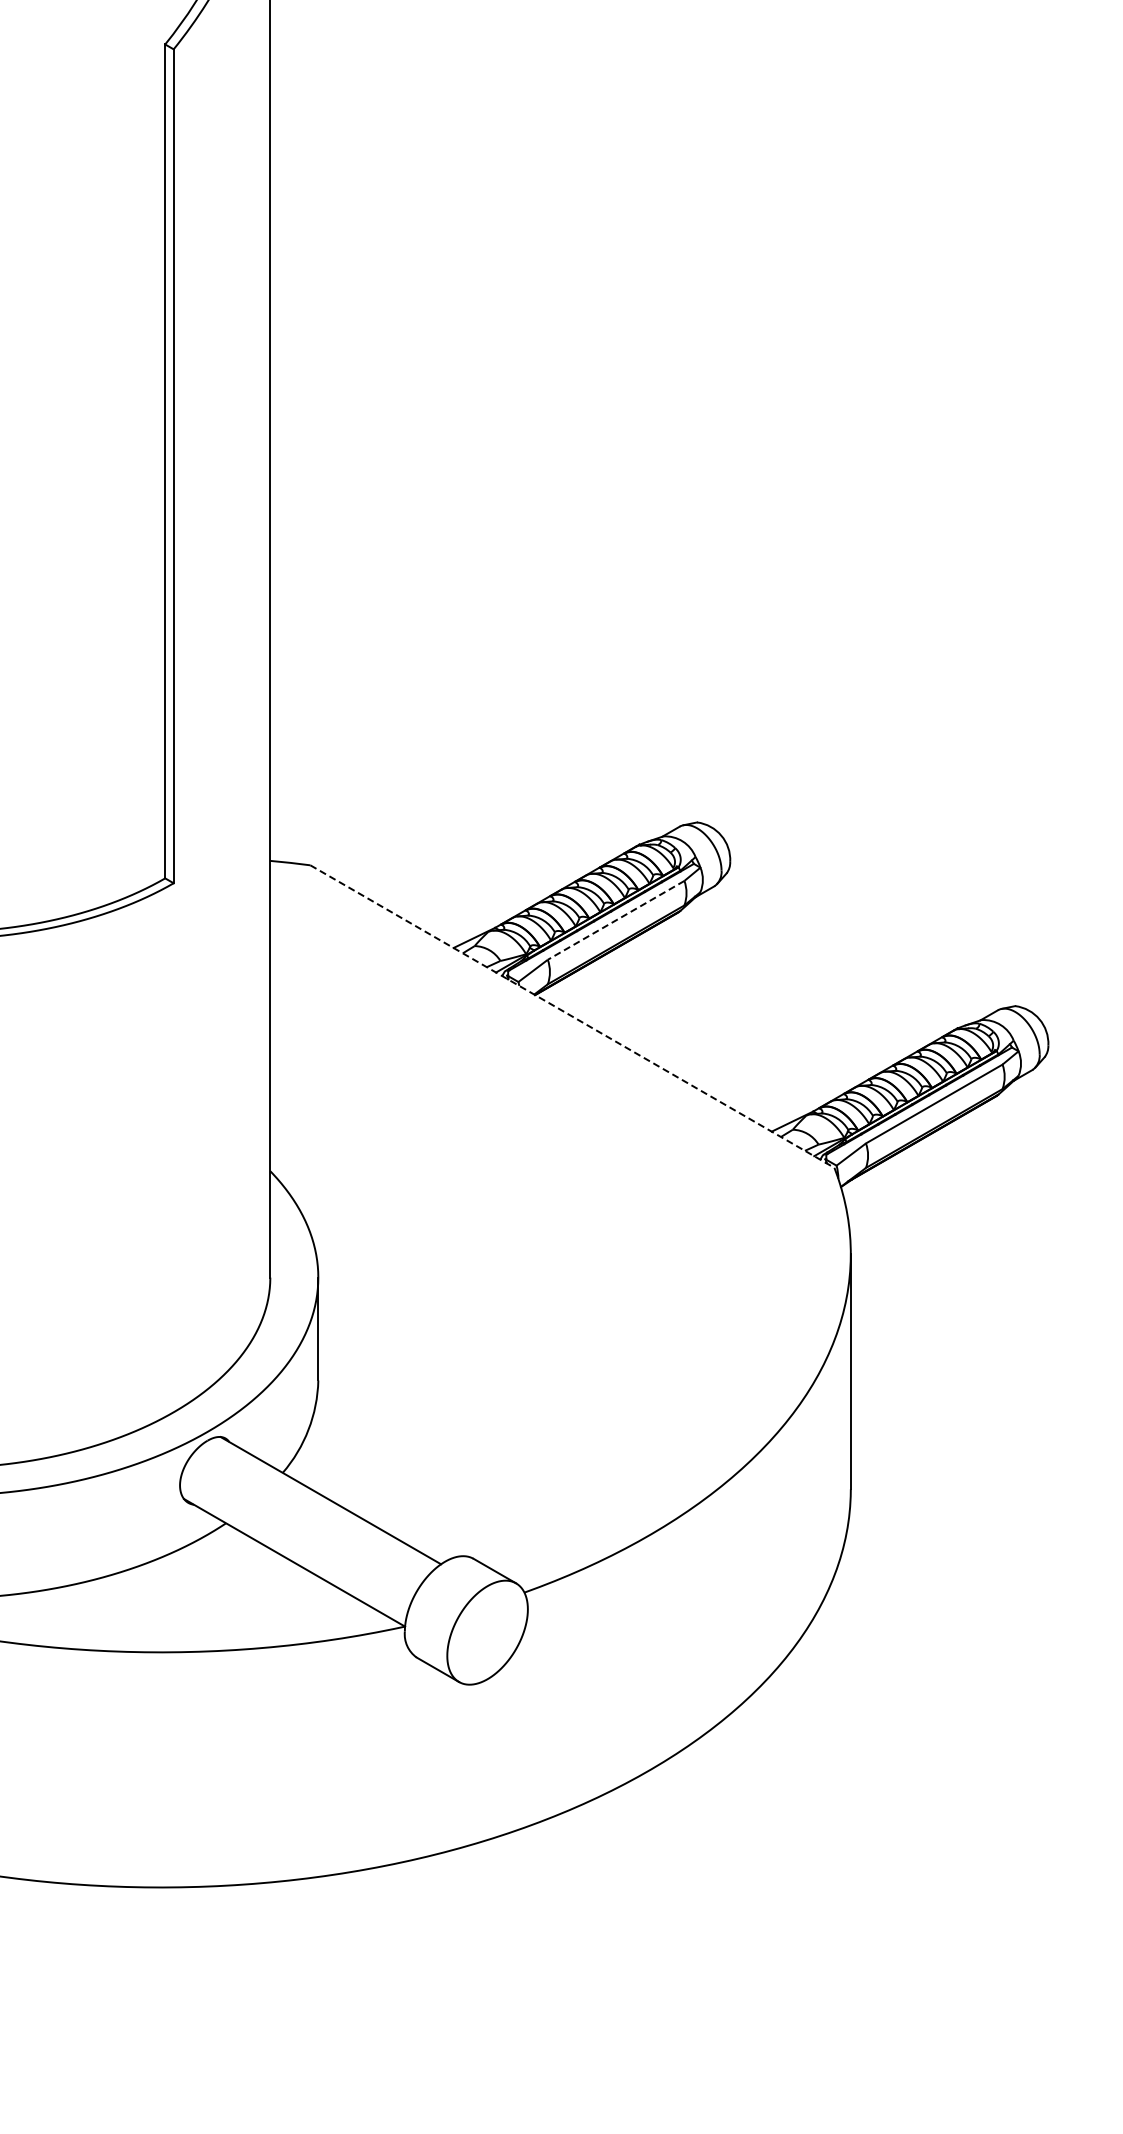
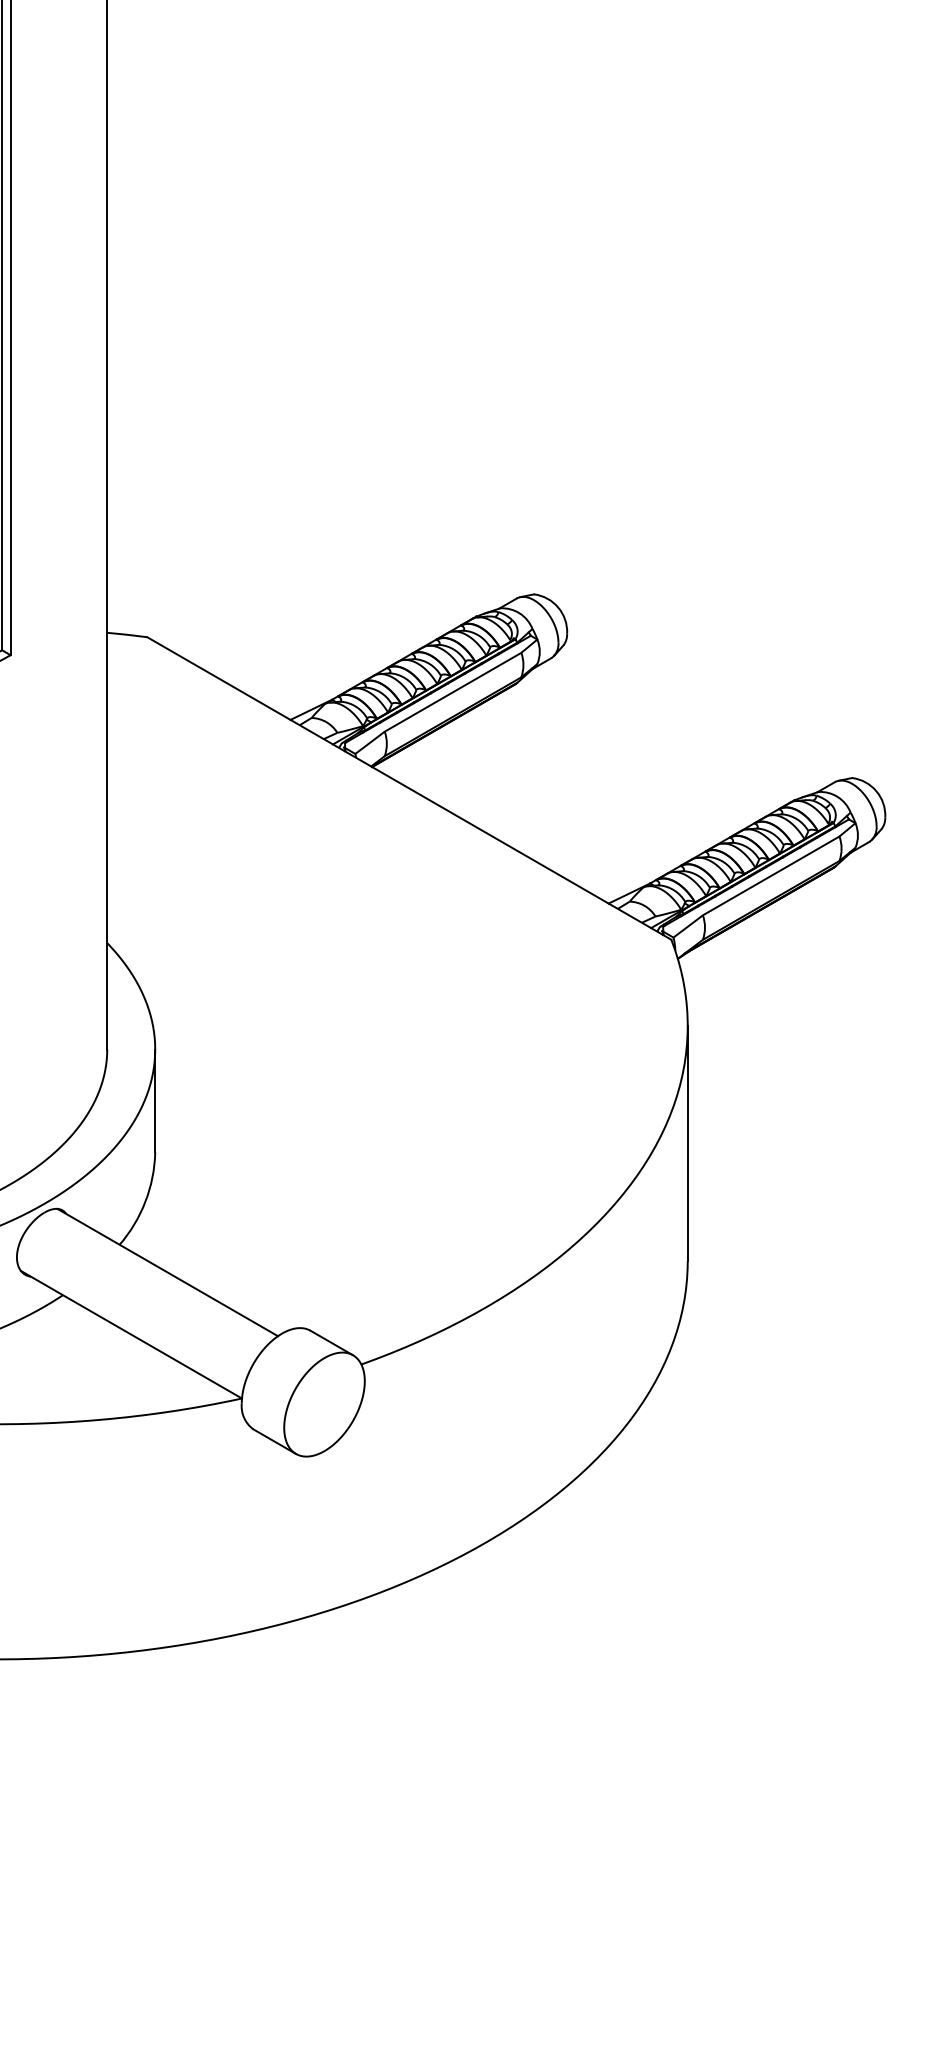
line: (616, 920) -> (453, 692), dashed -> solid
line: (572, 1016) -> (409, 788), dashed -> solid

